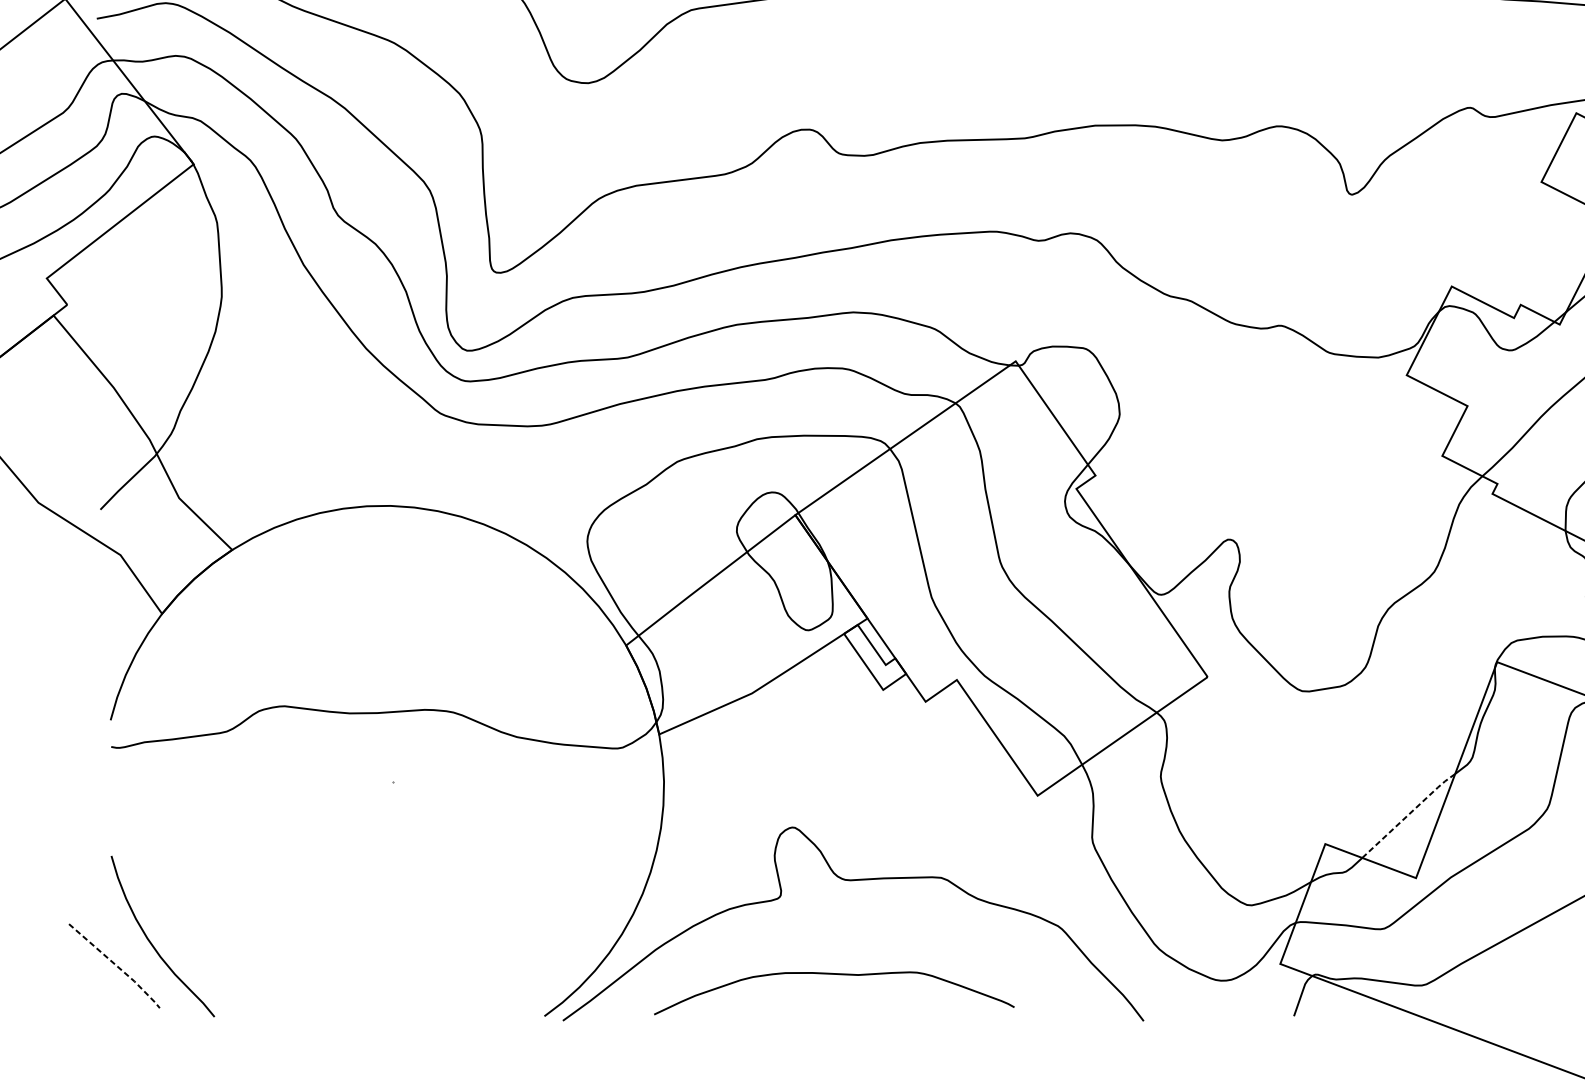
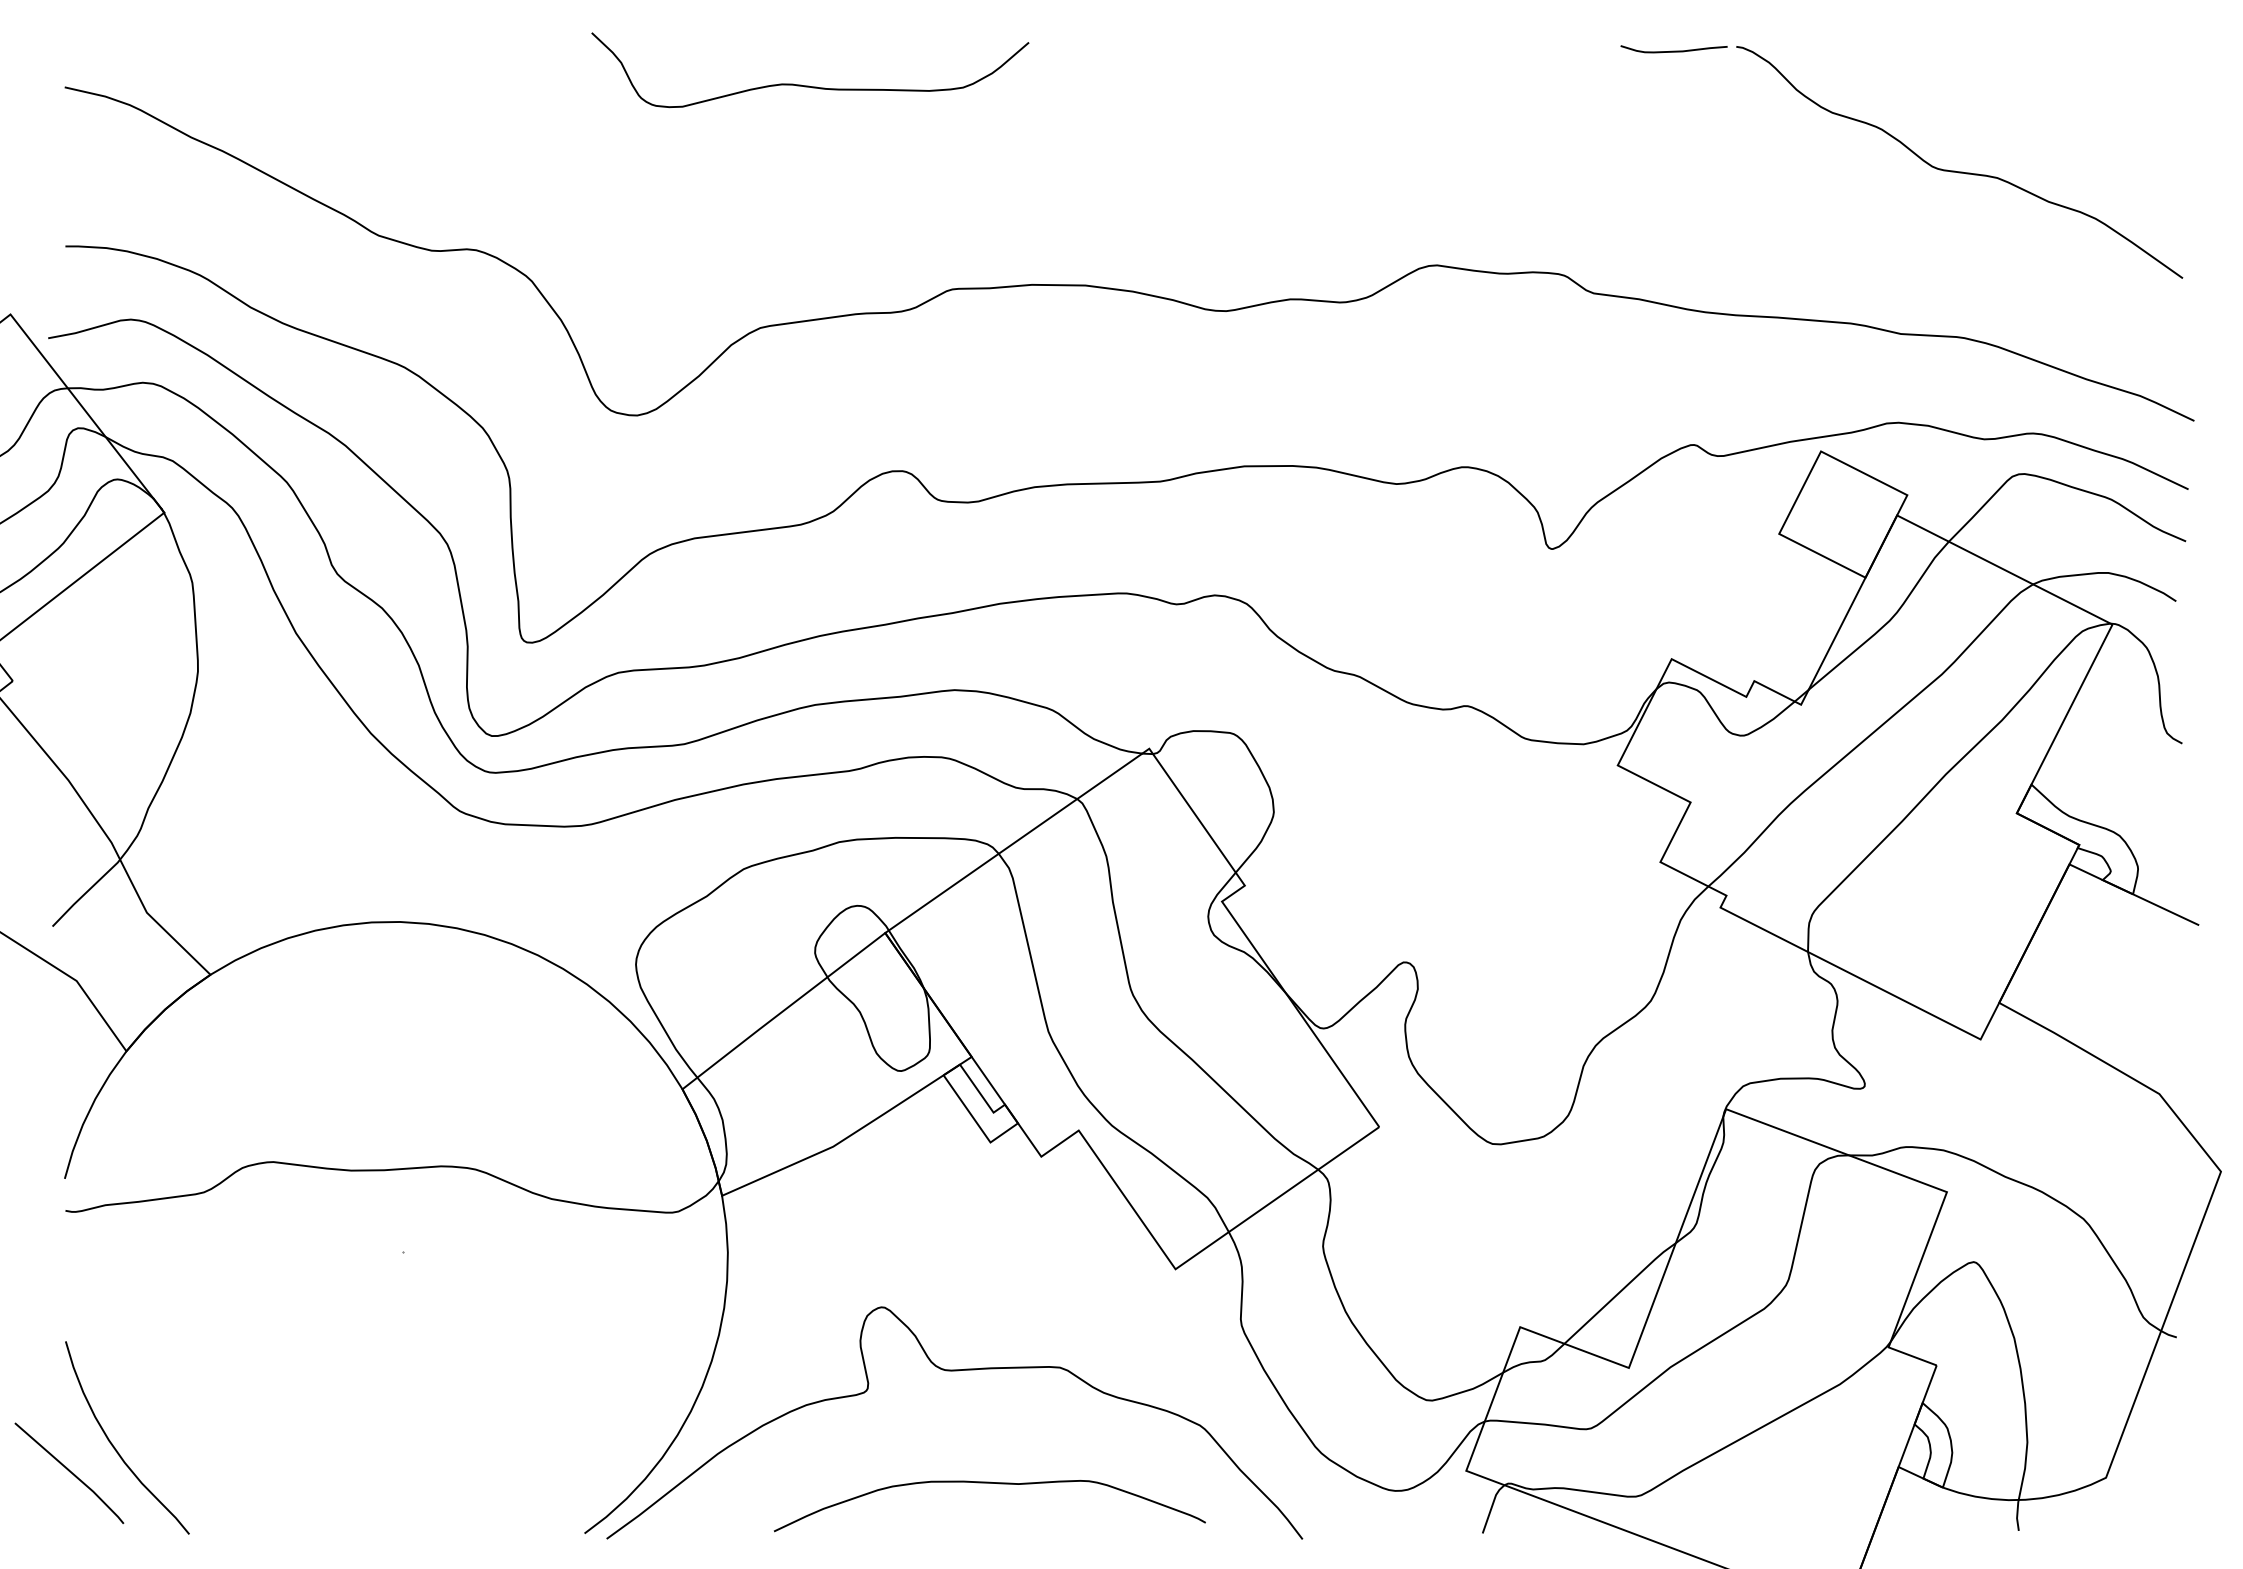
line: (1409, 814) -> (1620, 1291), dashed -> solid
line: (116, 965) -> (71, 1472), dashed -> solid
curve: (833, 974) -> (989, 1483), moved

